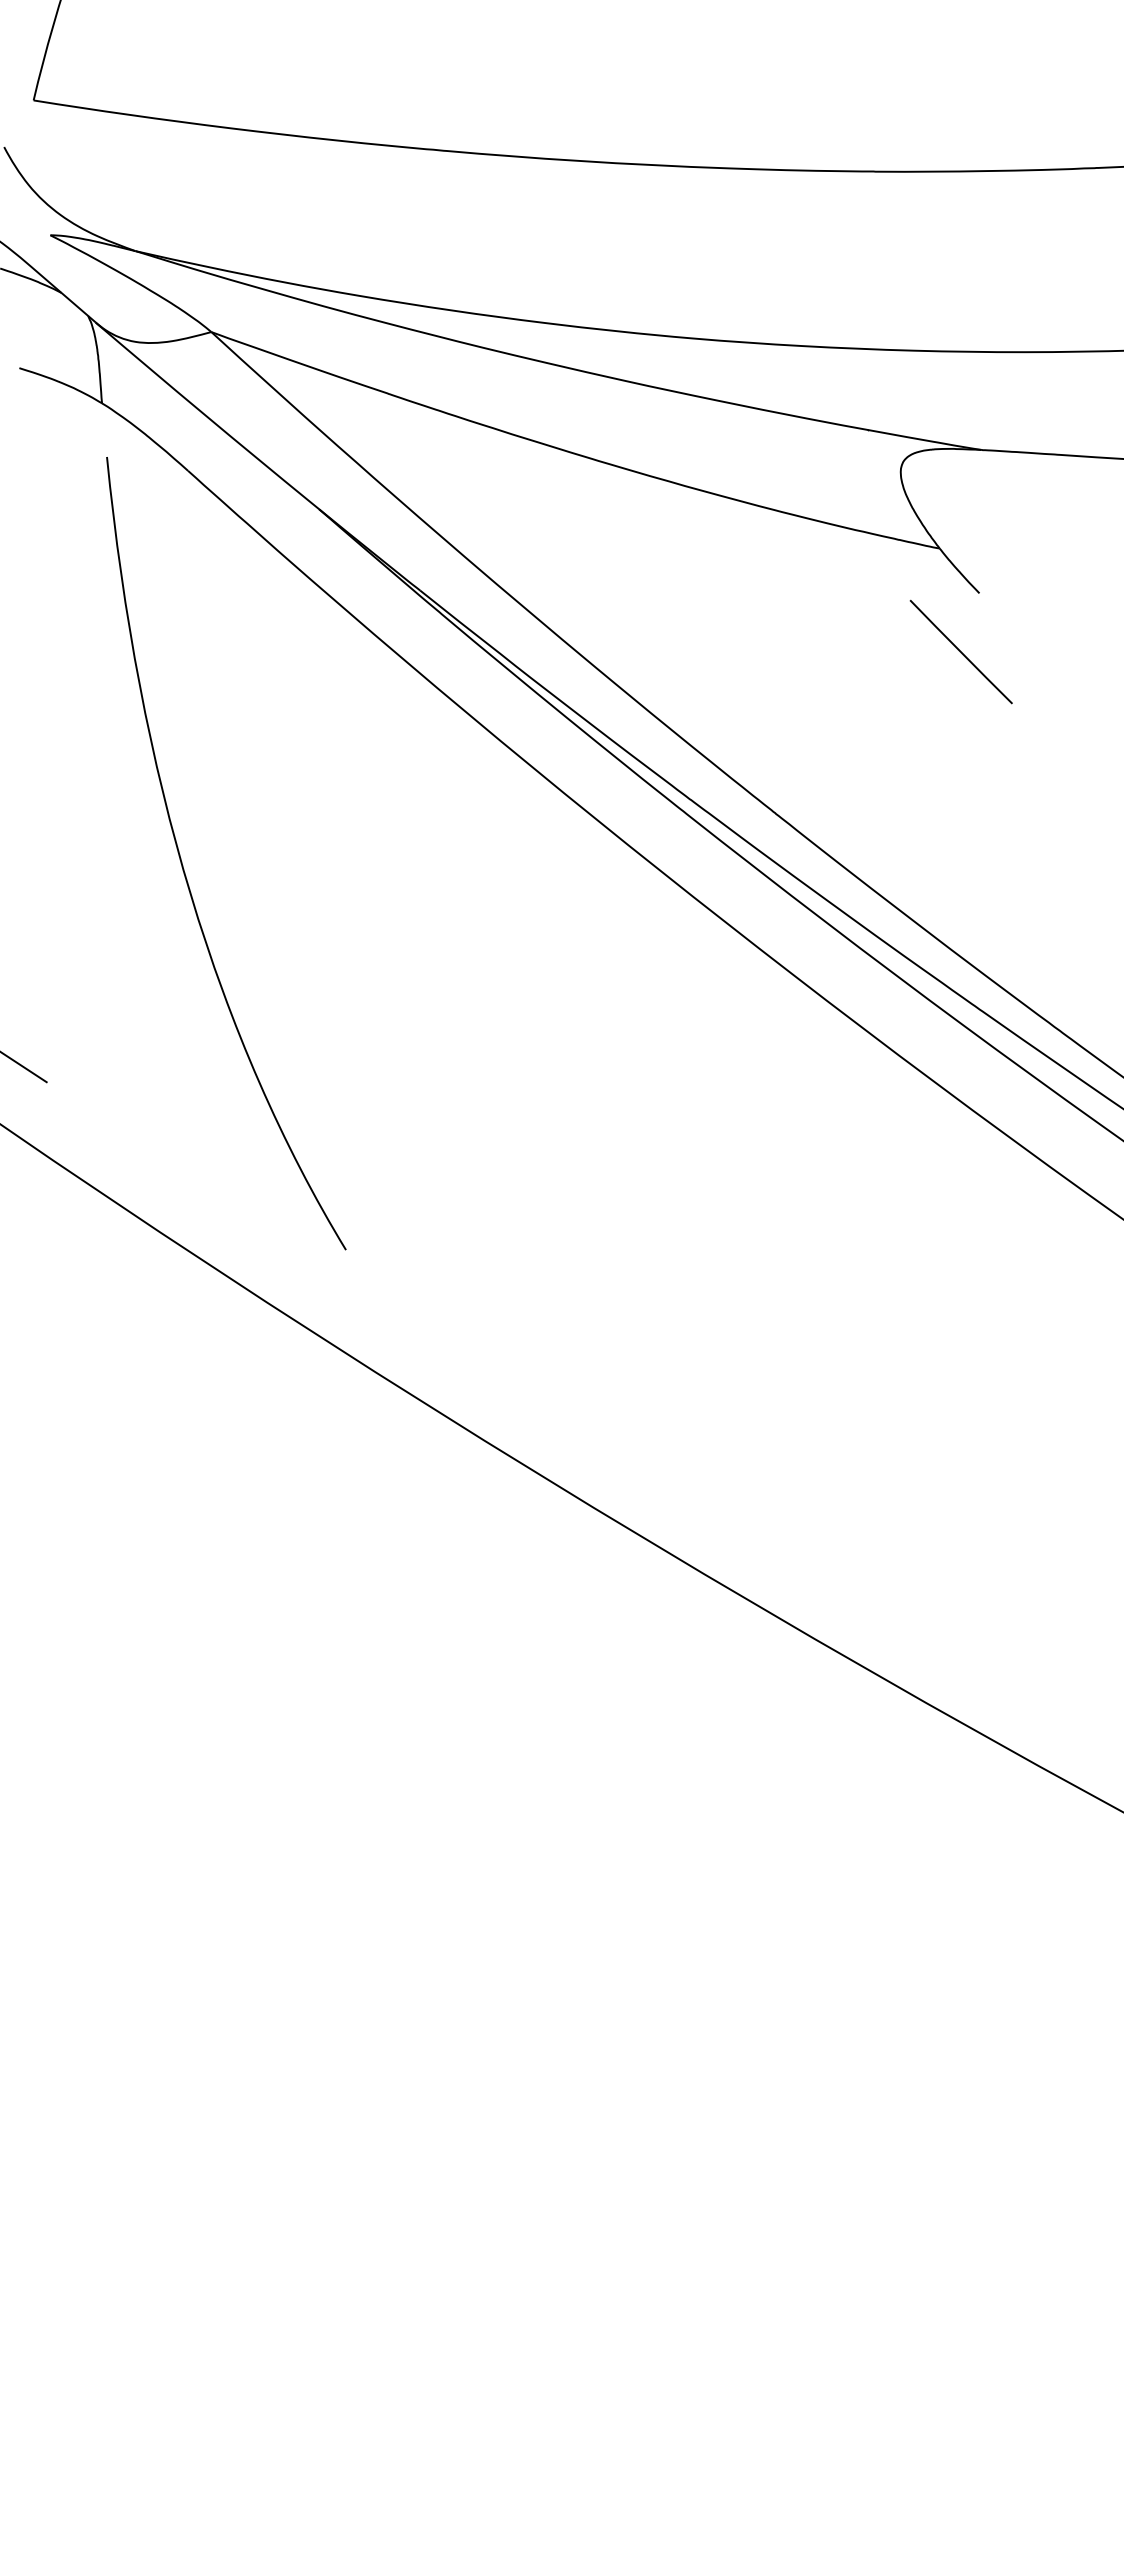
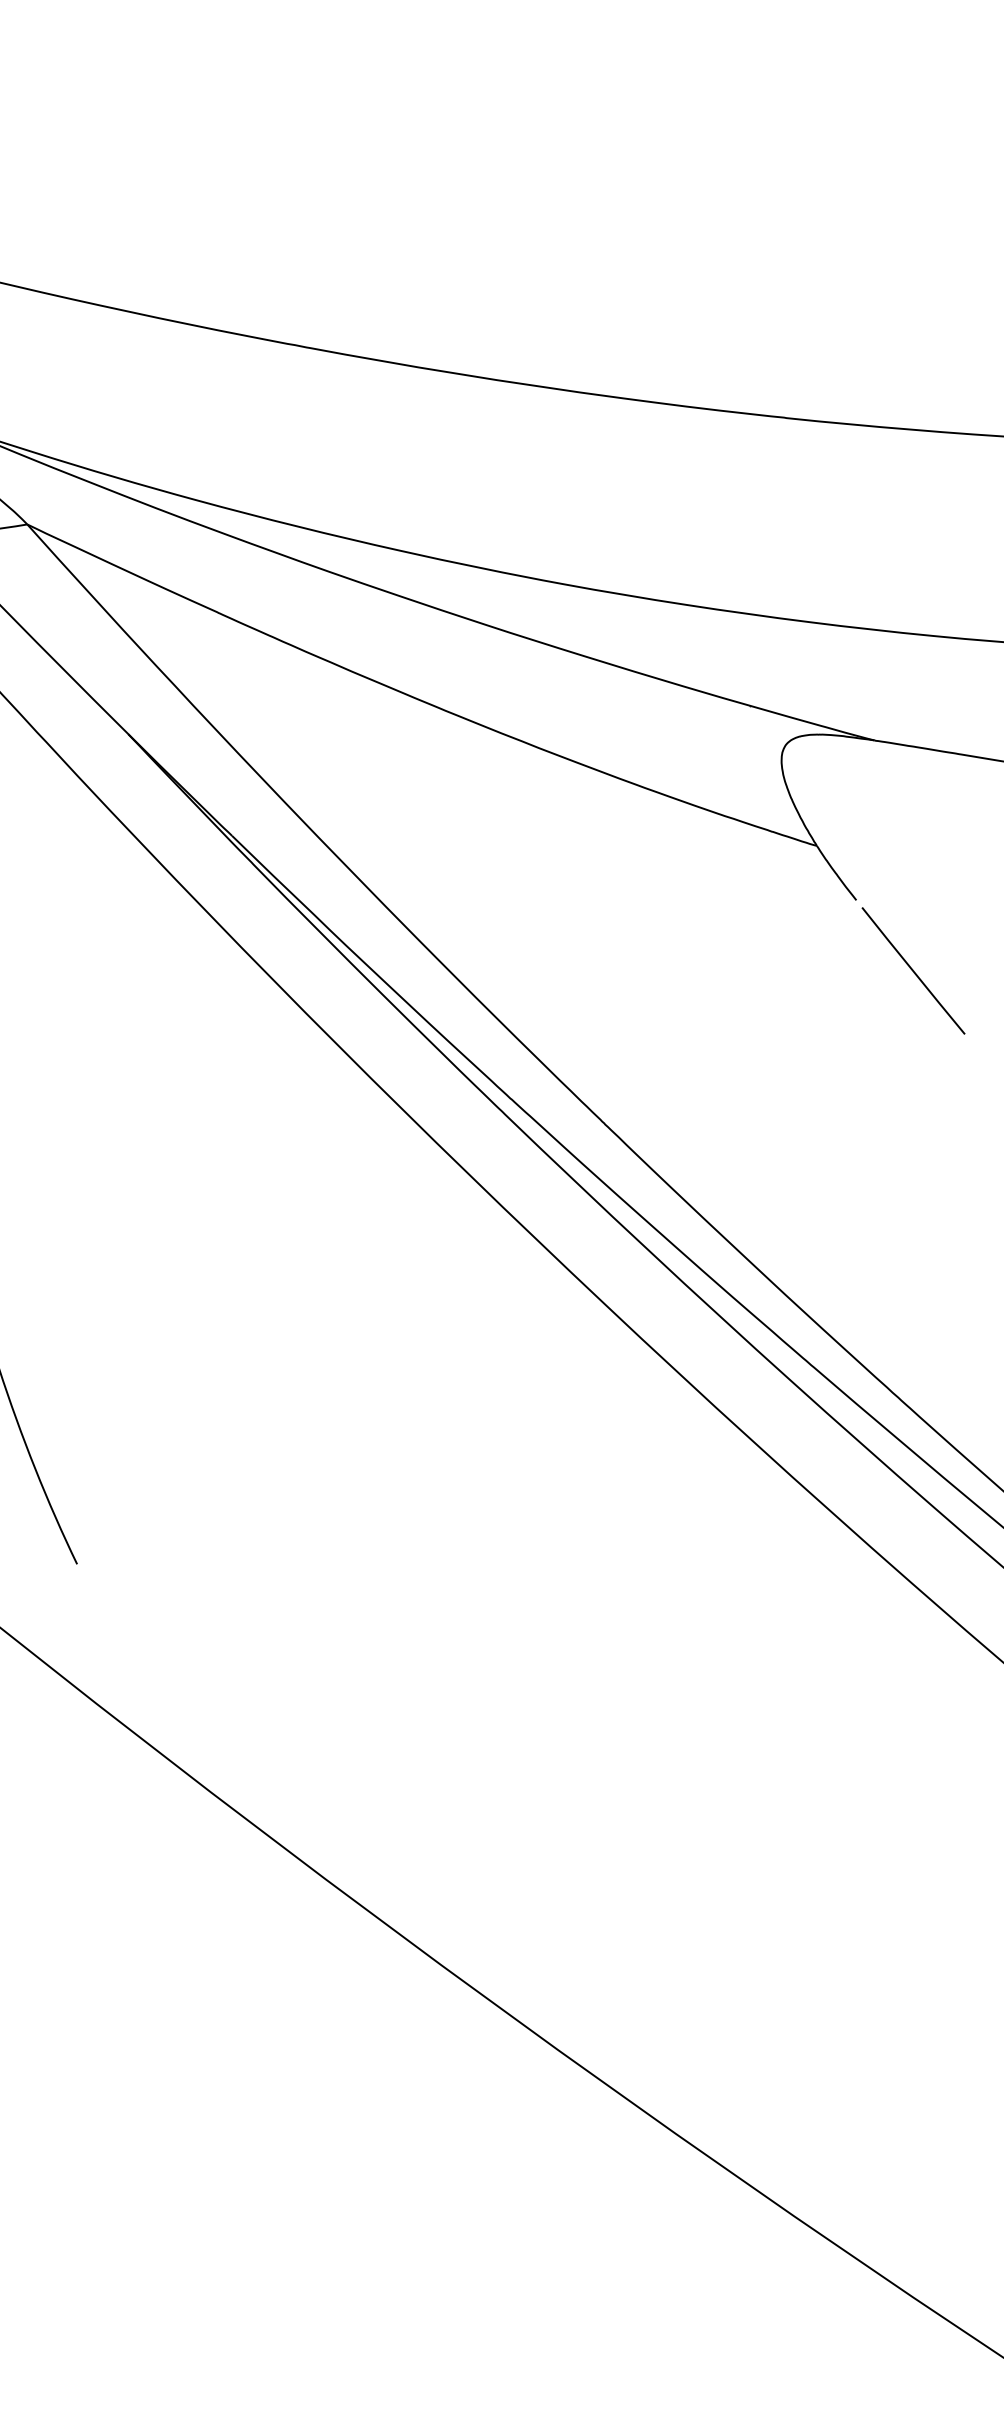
line: (960, 651) -> (912, 970), moved

